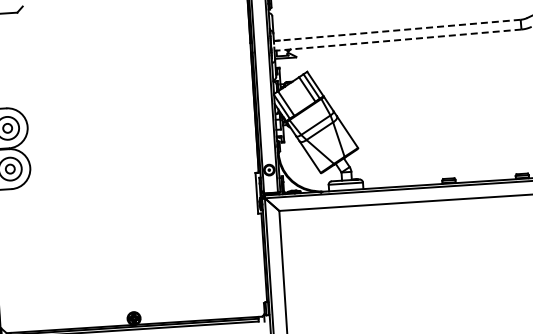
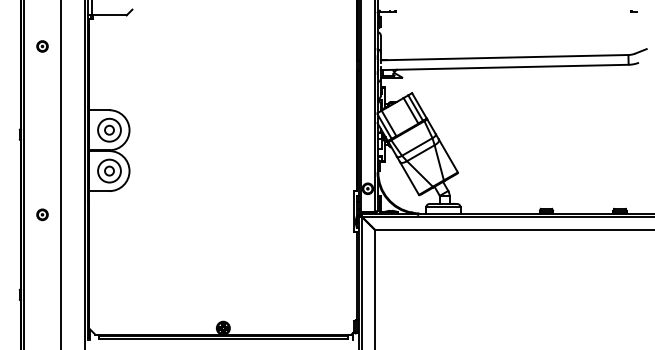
line: (397, 30) -> (504, 57), dashed -> solid
line: (397, 40) -> (504, 67), dashed -> solid

